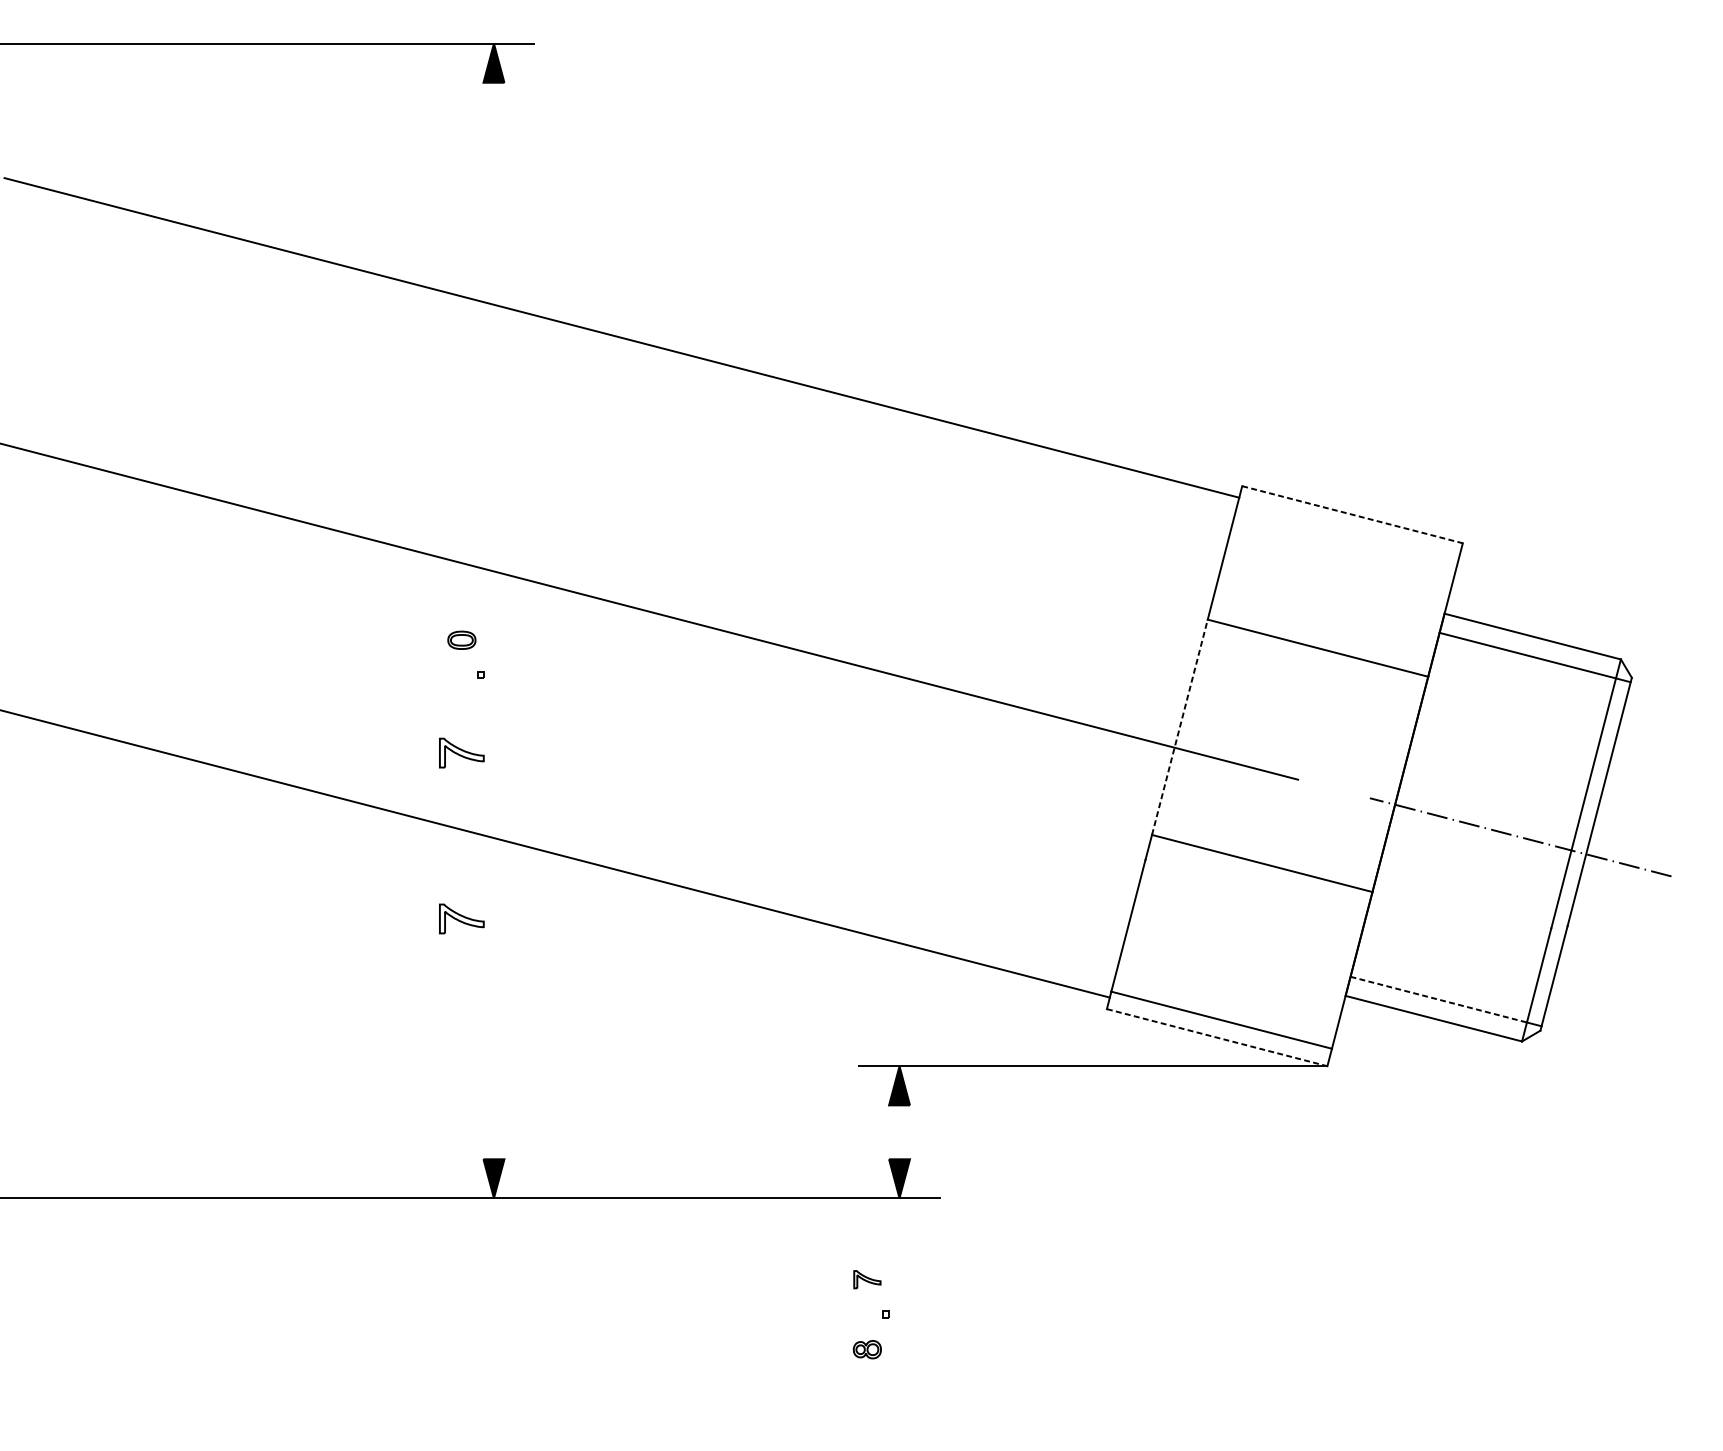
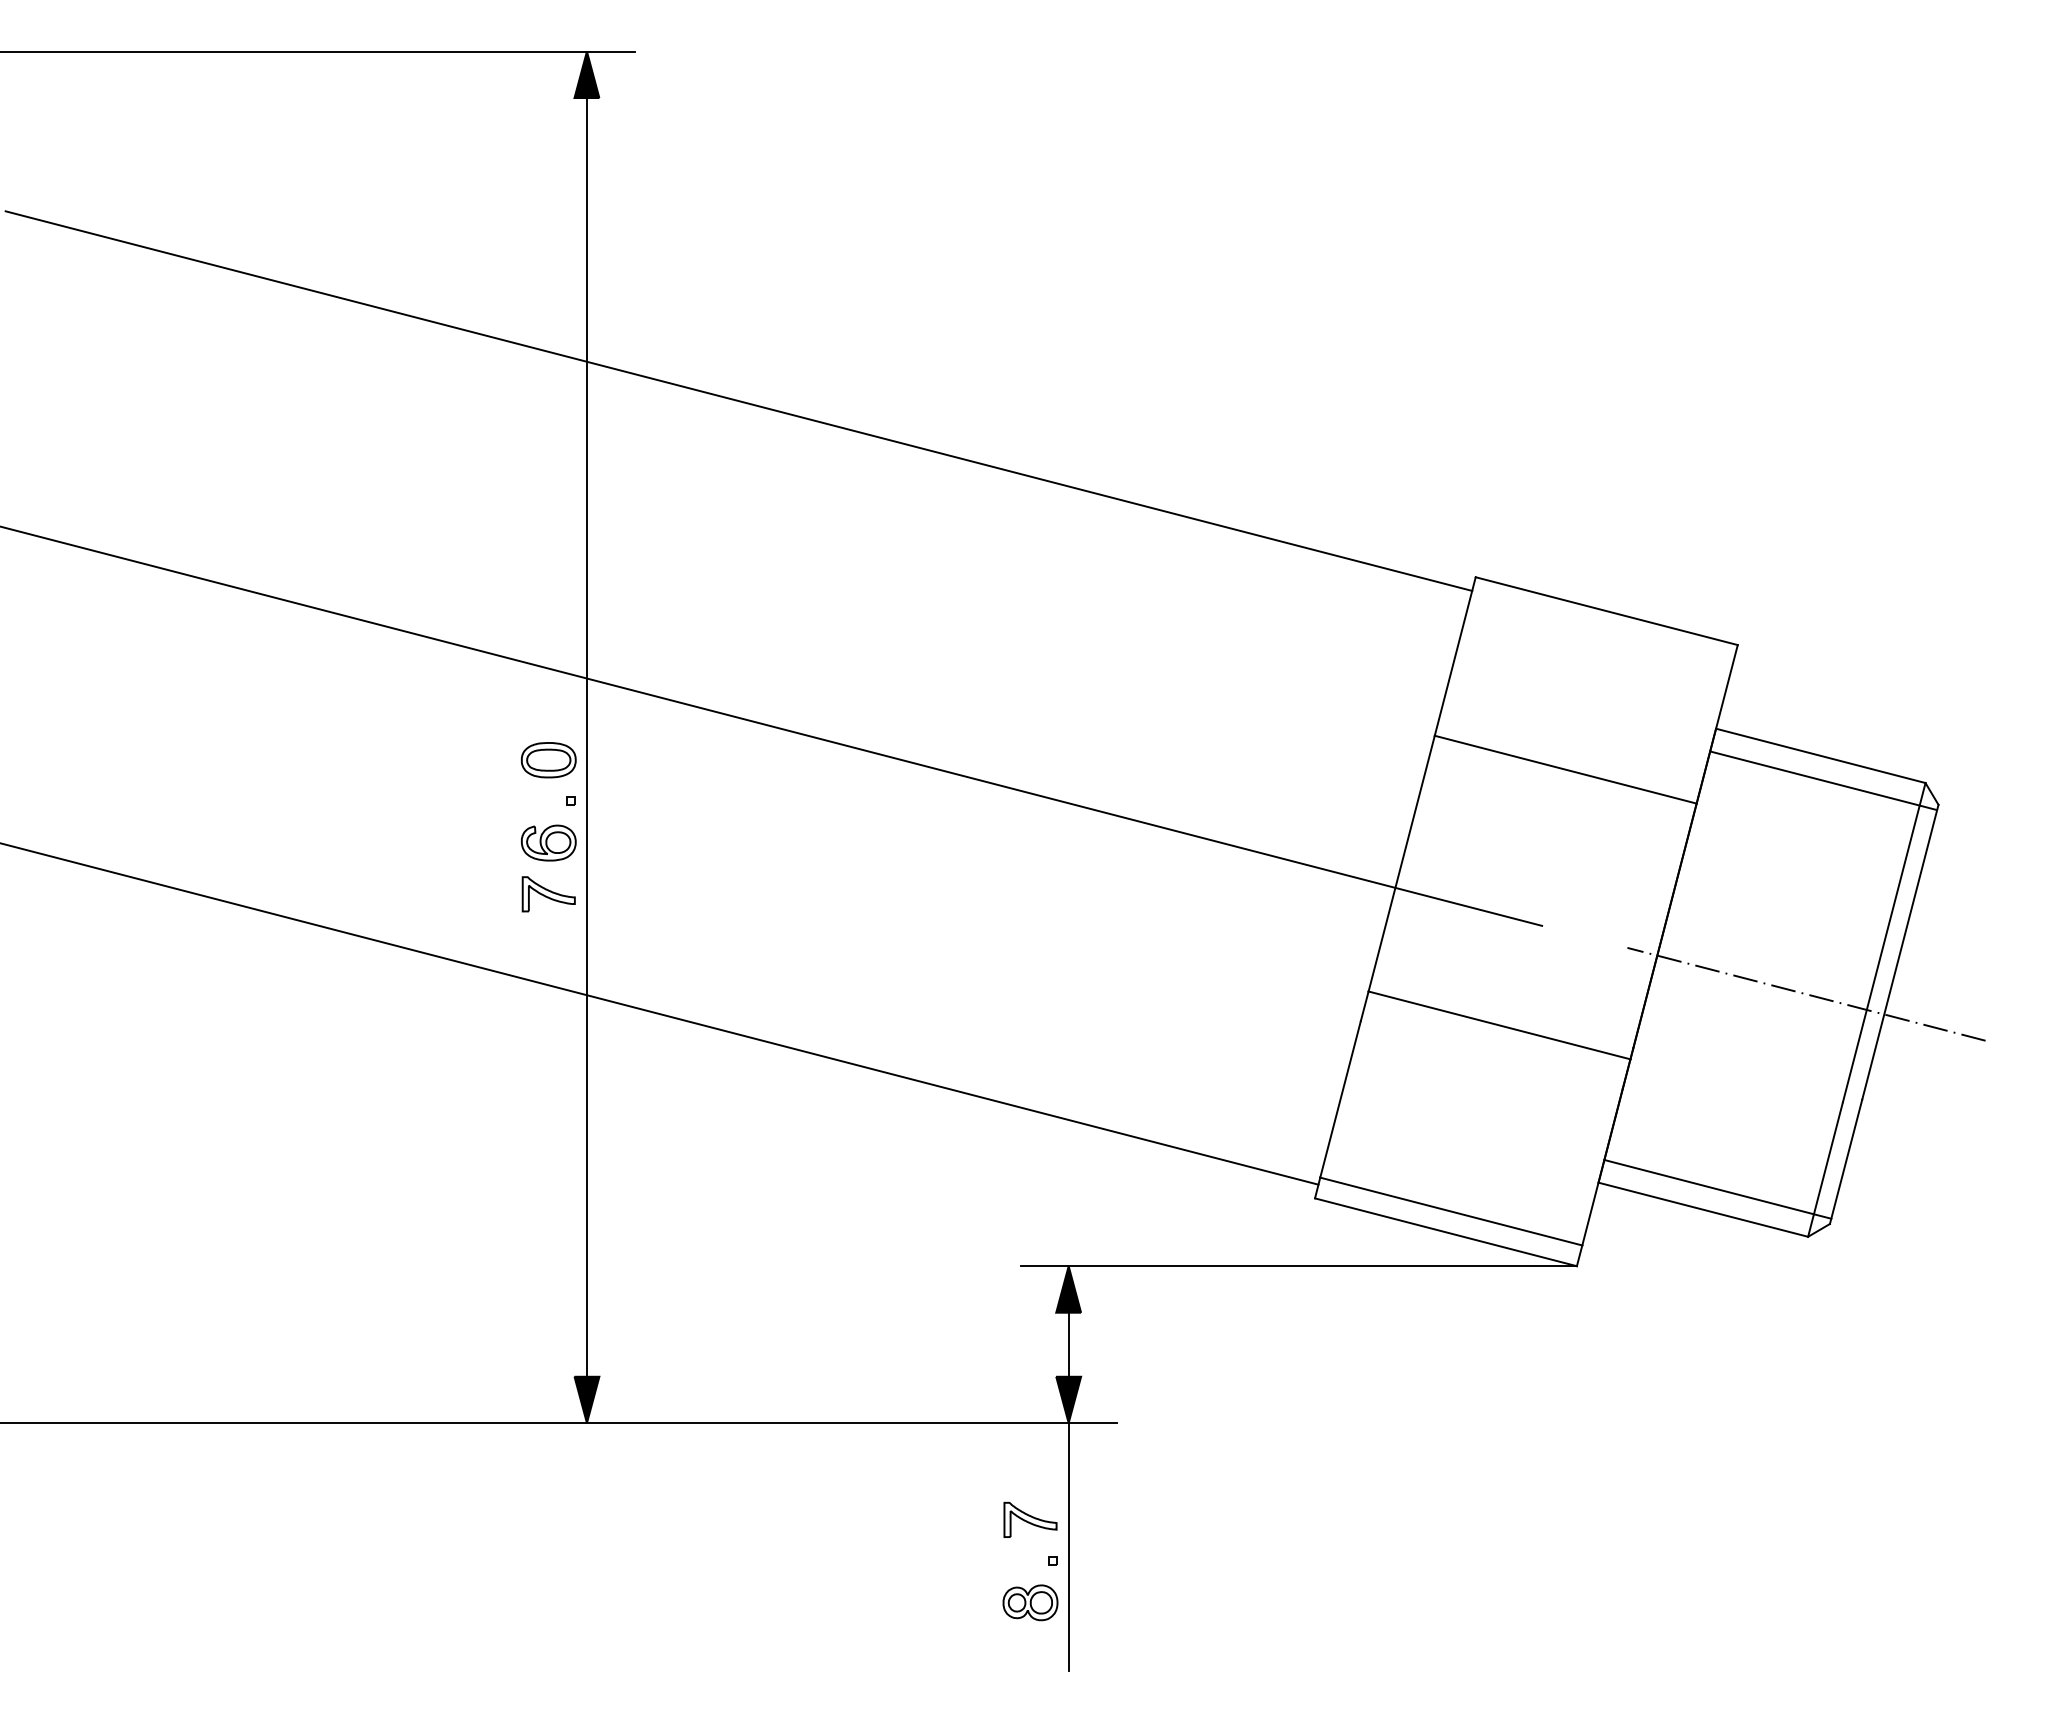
line: (1353, 515) -> (1607, 611), dashed -> solid
line: (493, 621) -> (586, 737), added
part: (461, 640) -> (548, 760), size x1.67
part: (461, 709) -> (548, 842), added
line: (1179, 727) -> (1401, 863), dashed -> solid
part: (461, 919) -> (548, 1091), removed
line: (1439, 999) -> (1709, 1187), dashed -> solid
line: (1217, 1037) -> (1446, 1232), dashed -> solid
line: (899, 1132) -> (1068, 1344), added
part: (867, 1279) -> (1030, 1519), size x1.67
line: (899, 1303) -> (1068, 1547), added
part: (867, 1349) -> (1030, 1602), size x1.67

